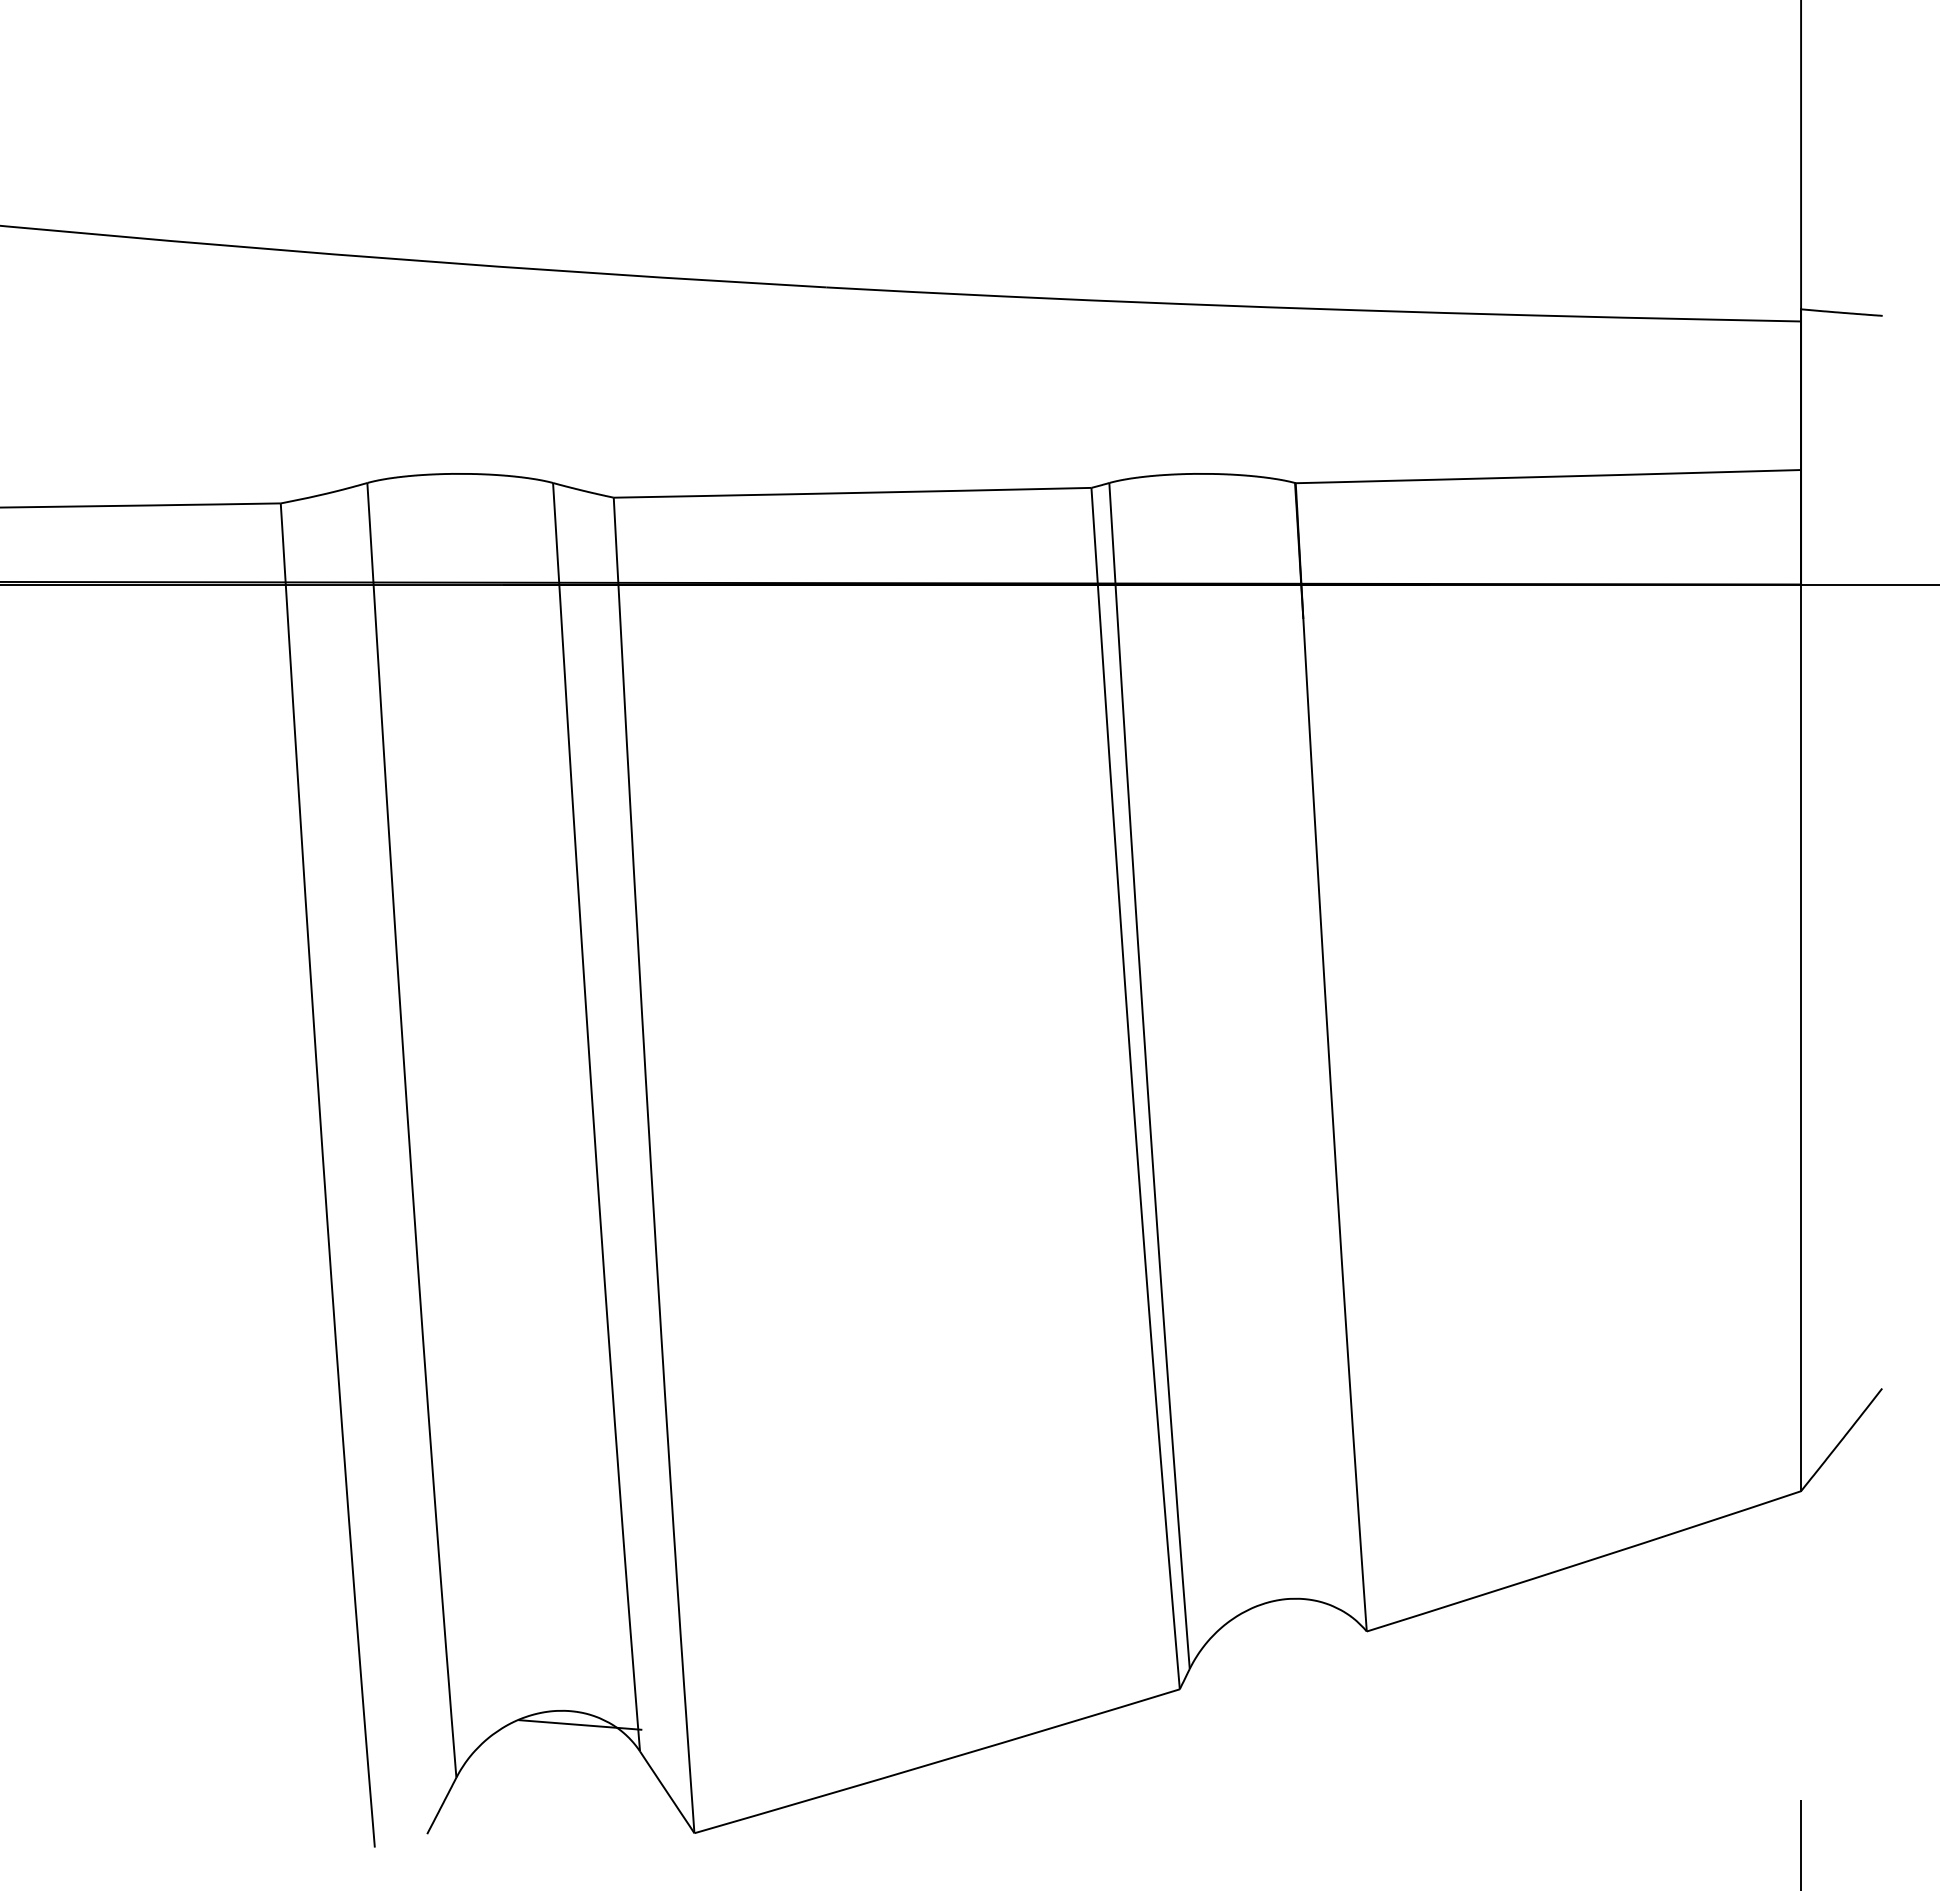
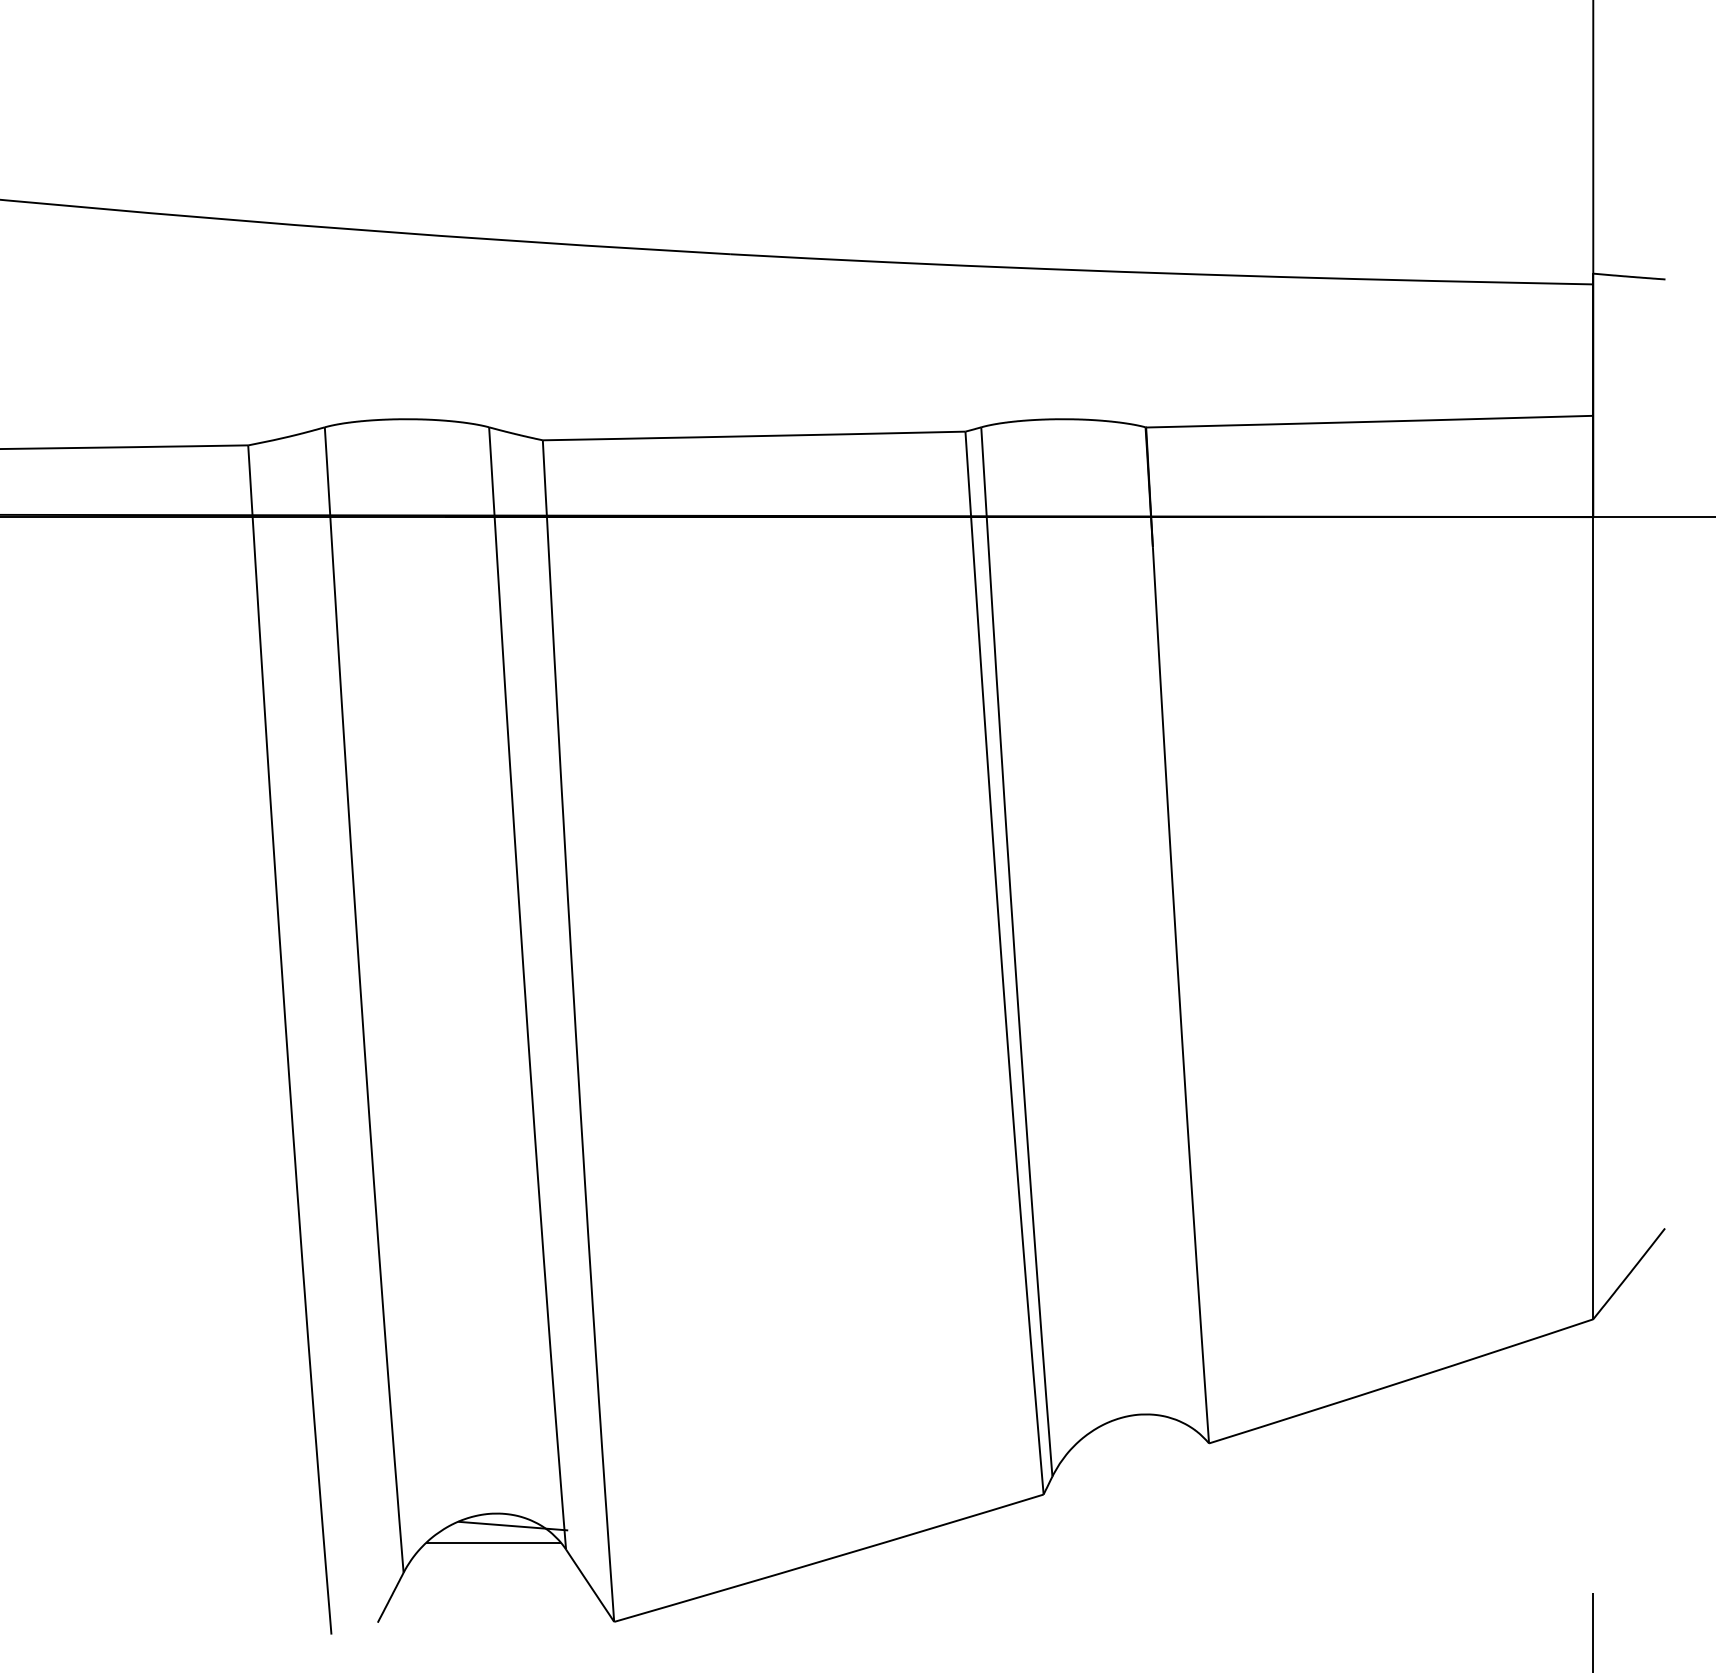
line: (558, 1744) -> (493, 1543), added

